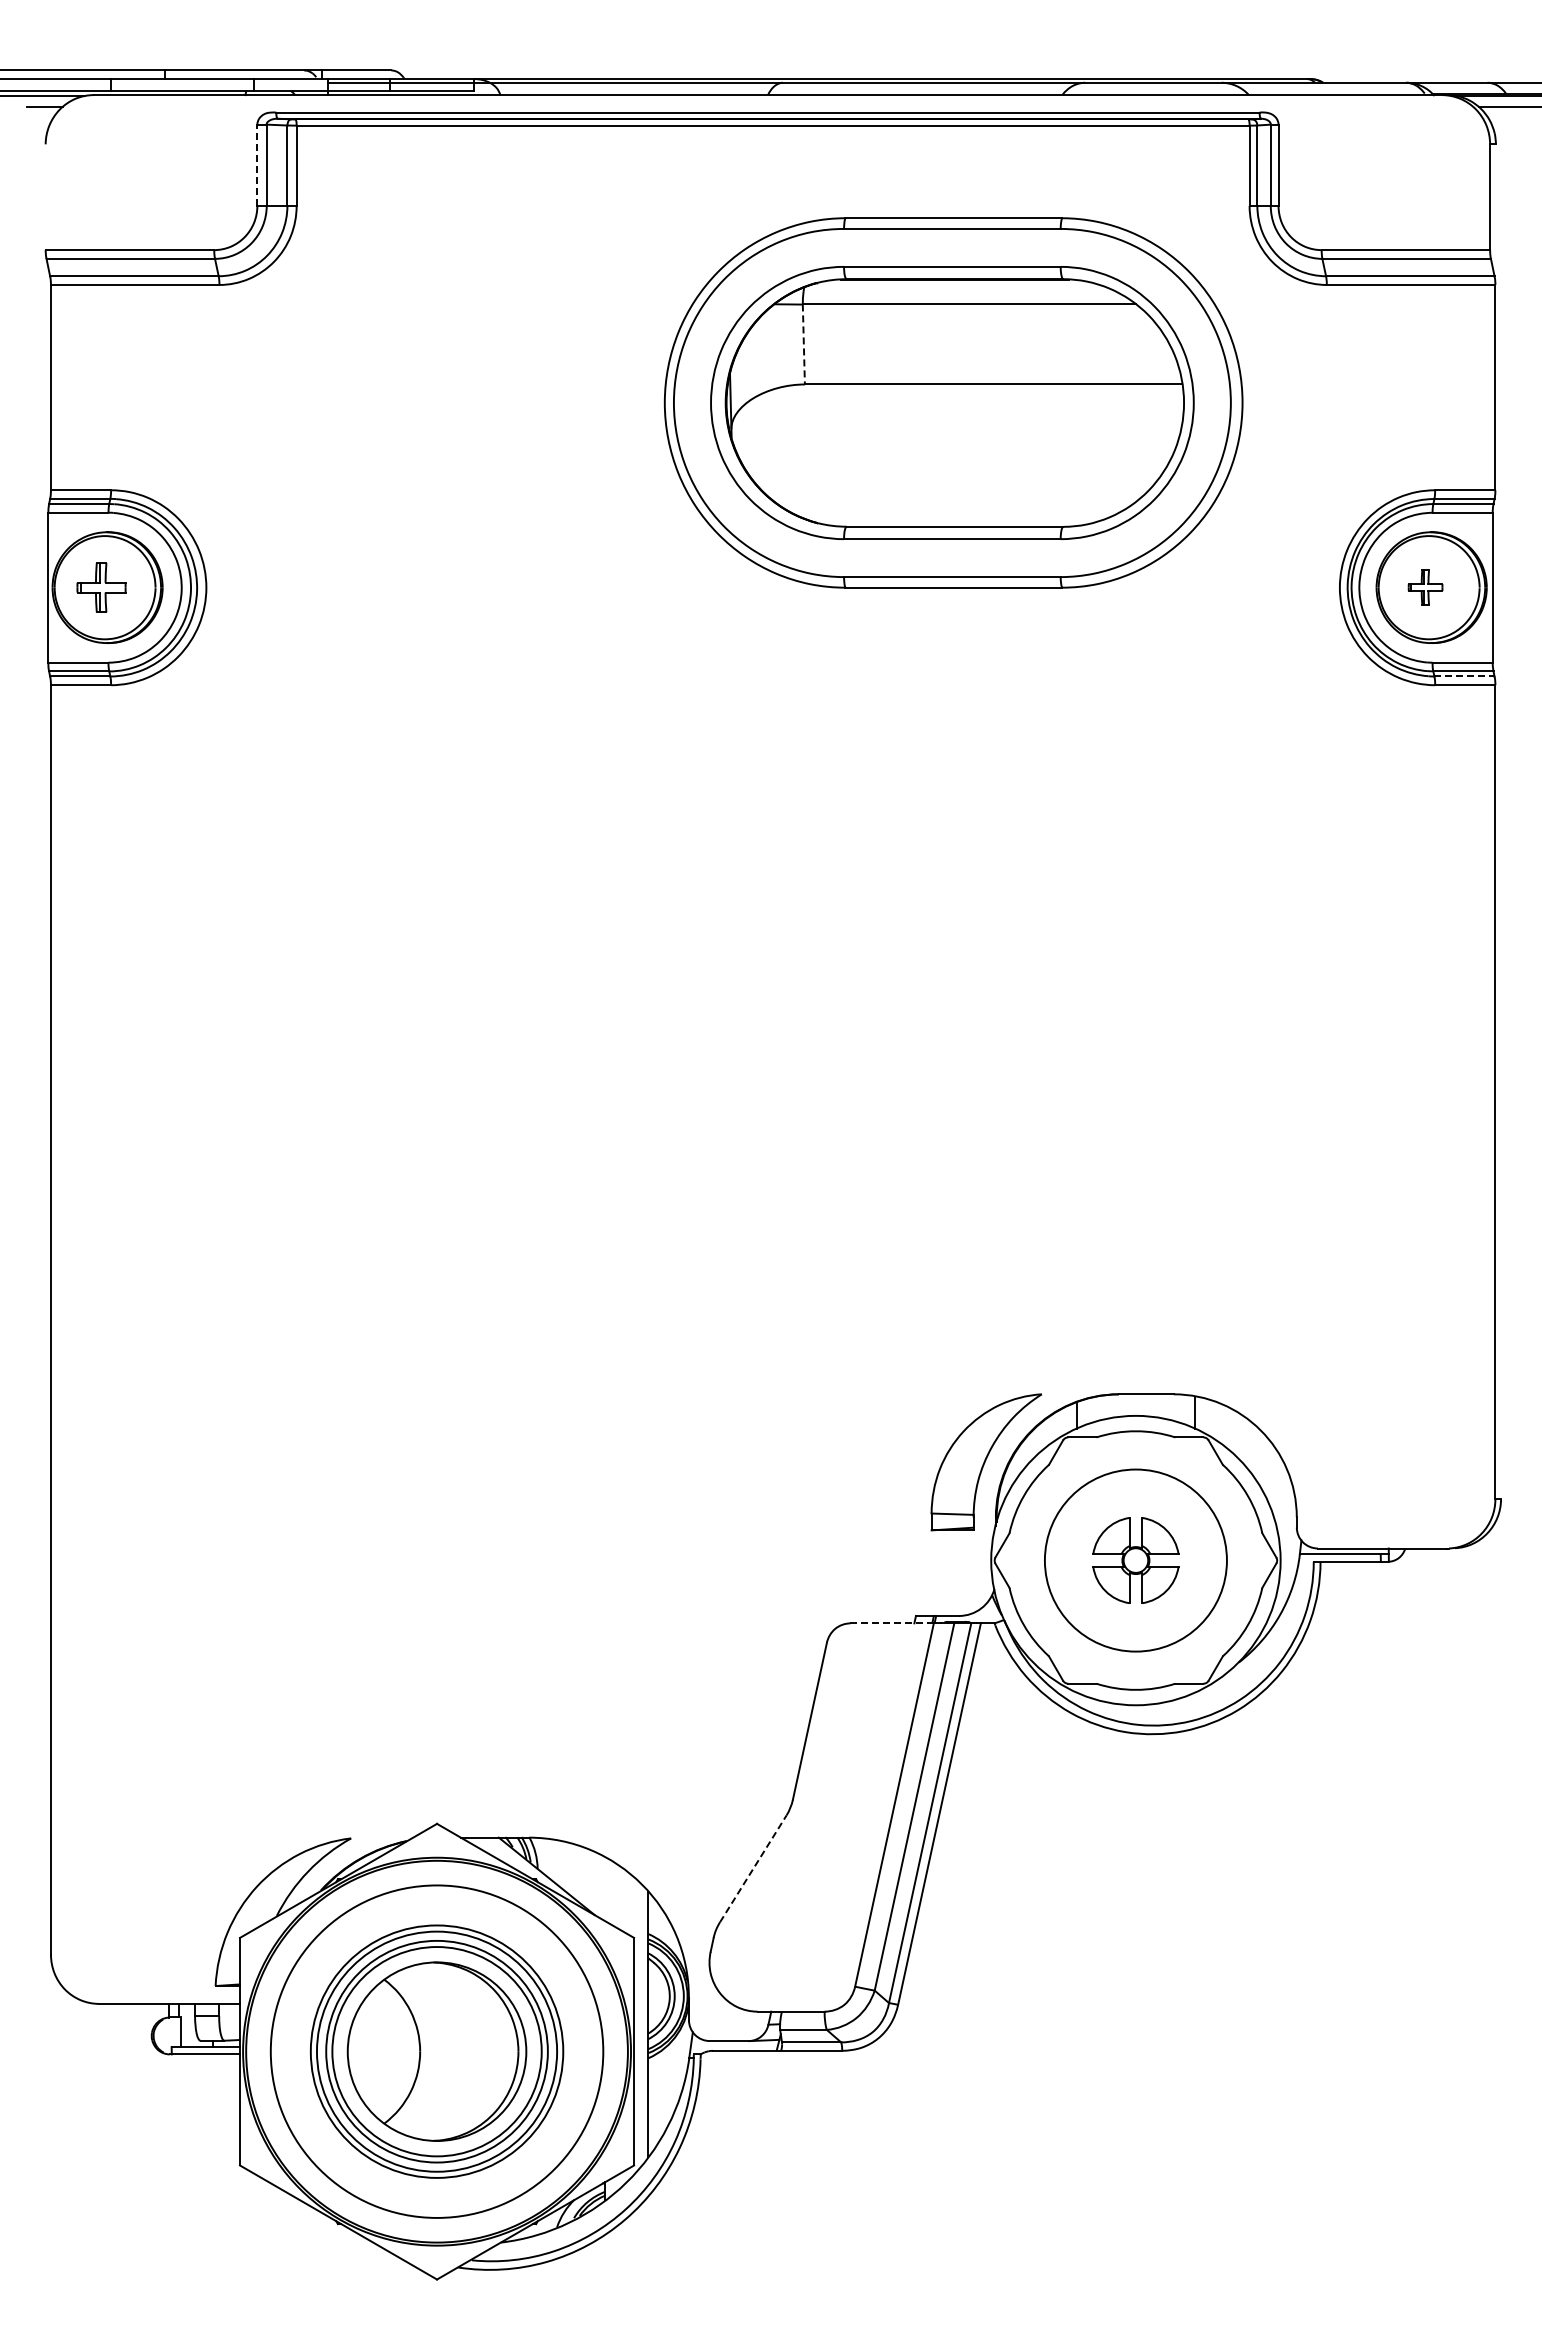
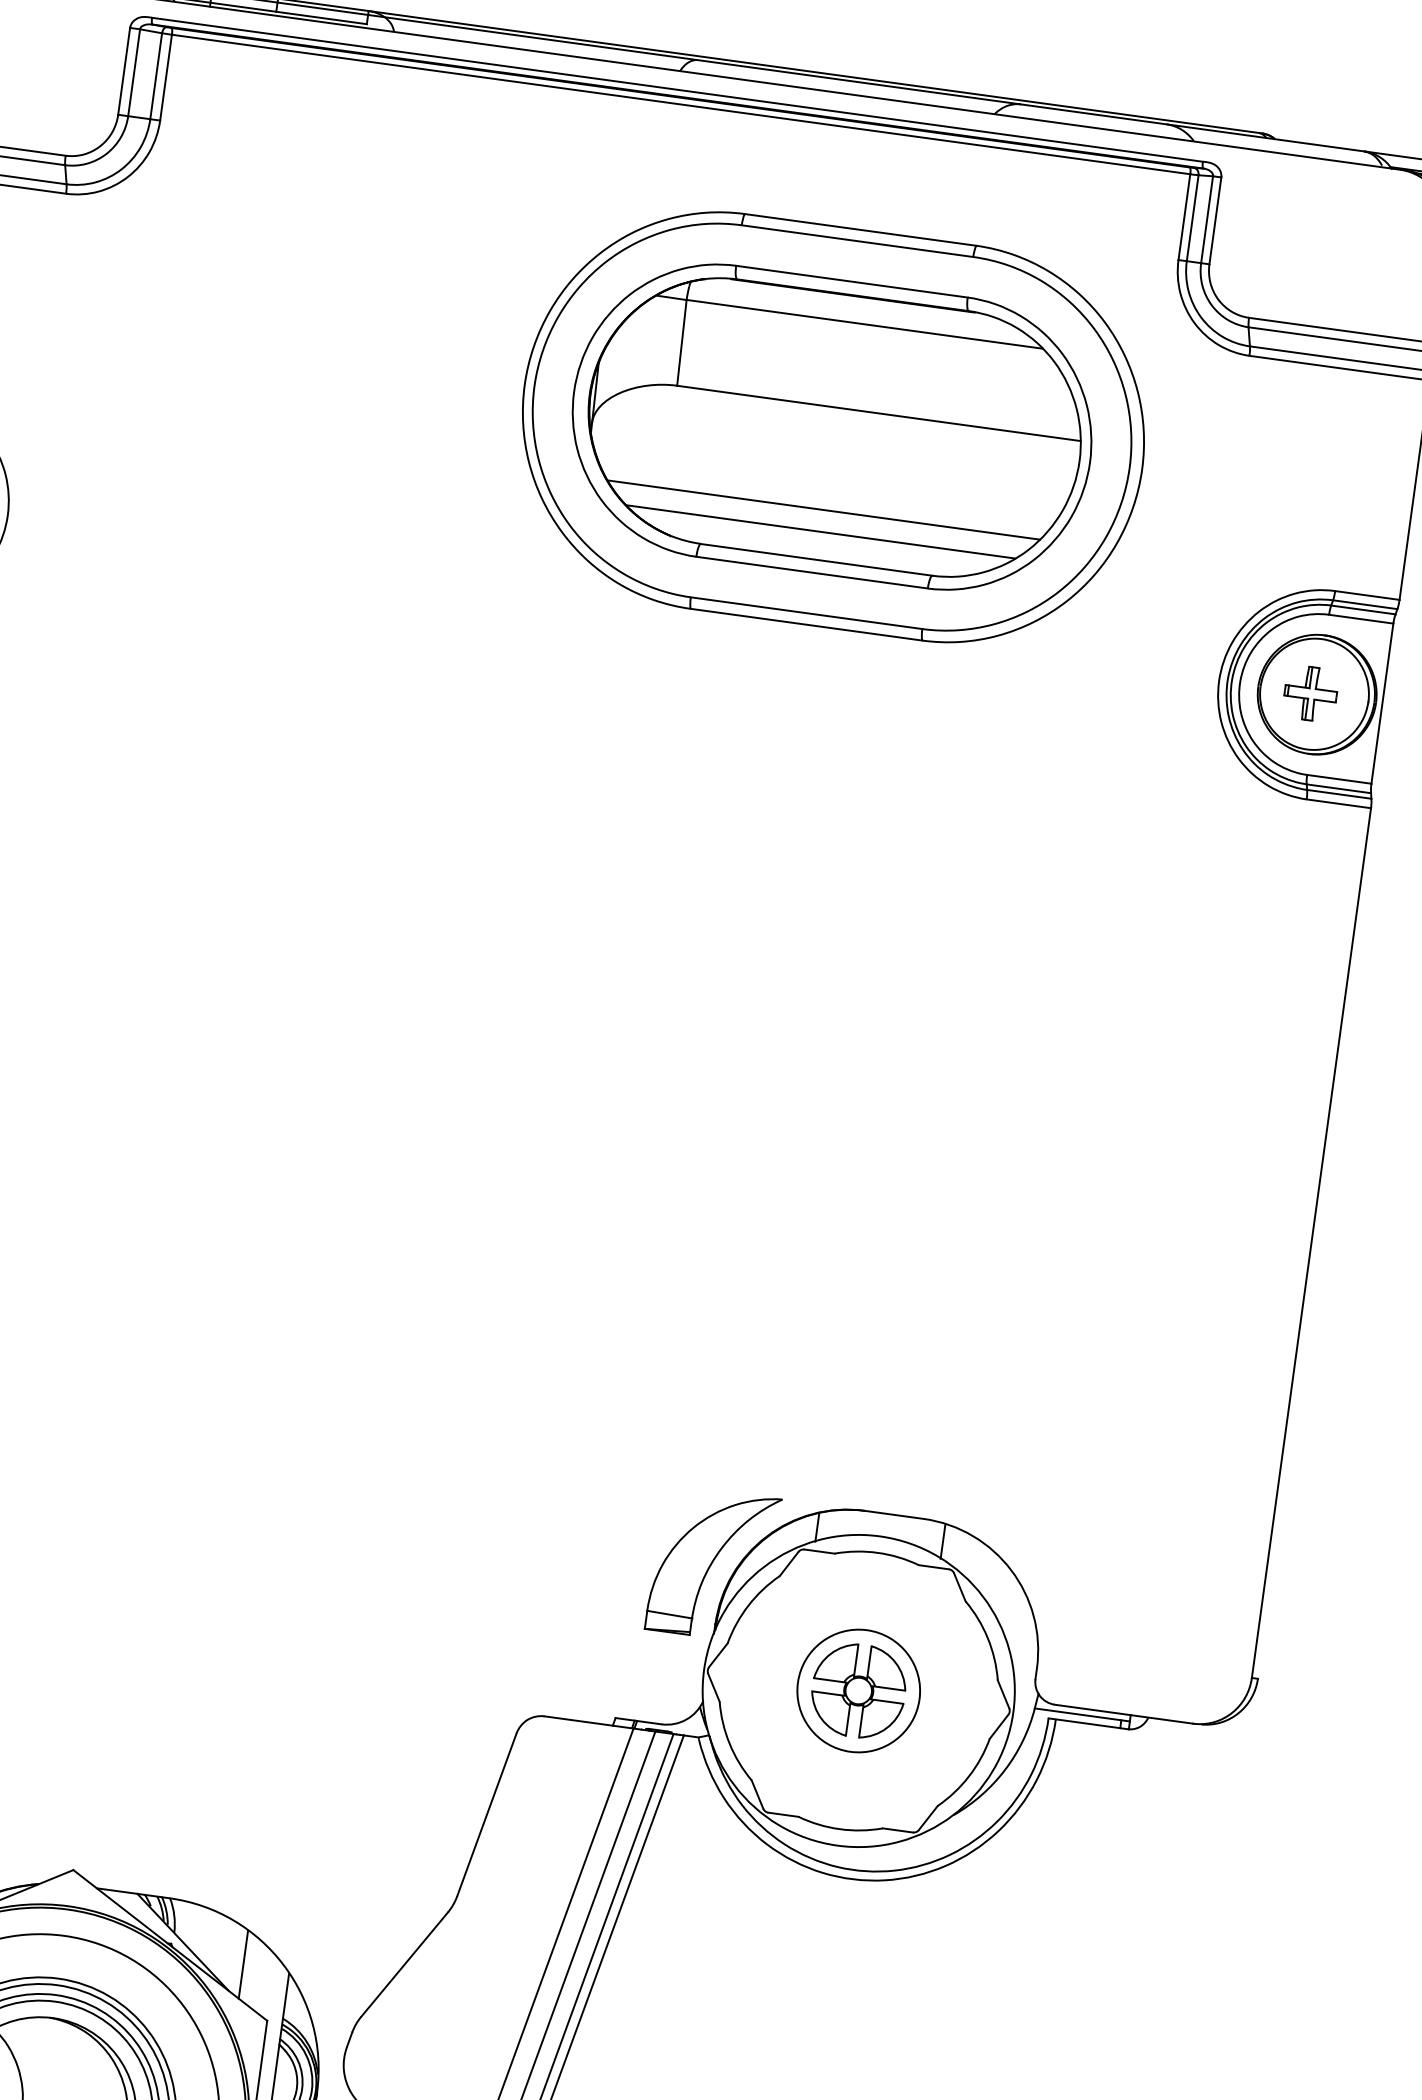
line: (257, 165) -> (124, 71), dashed -> solid
line: (803, 344) -> (681, 342), dashed -> solid
line: (954, 480) -> (822, 510), added
line: (955, 500) -> (821, 531), added
part: (1425, 587) -> (1310, 693), size x1.43
line: (1464, 676) -> (1339, 794), dashed -> solid
circle: (1135, 1560) -> (858, 1690), size x0.62
line: (892, 1623) -> (589, 1722), dashed -> solid
line: (753, 1868) -> (405, 1964), dashed -> solid
line: (605, 1889) -> (243, 1964), added

